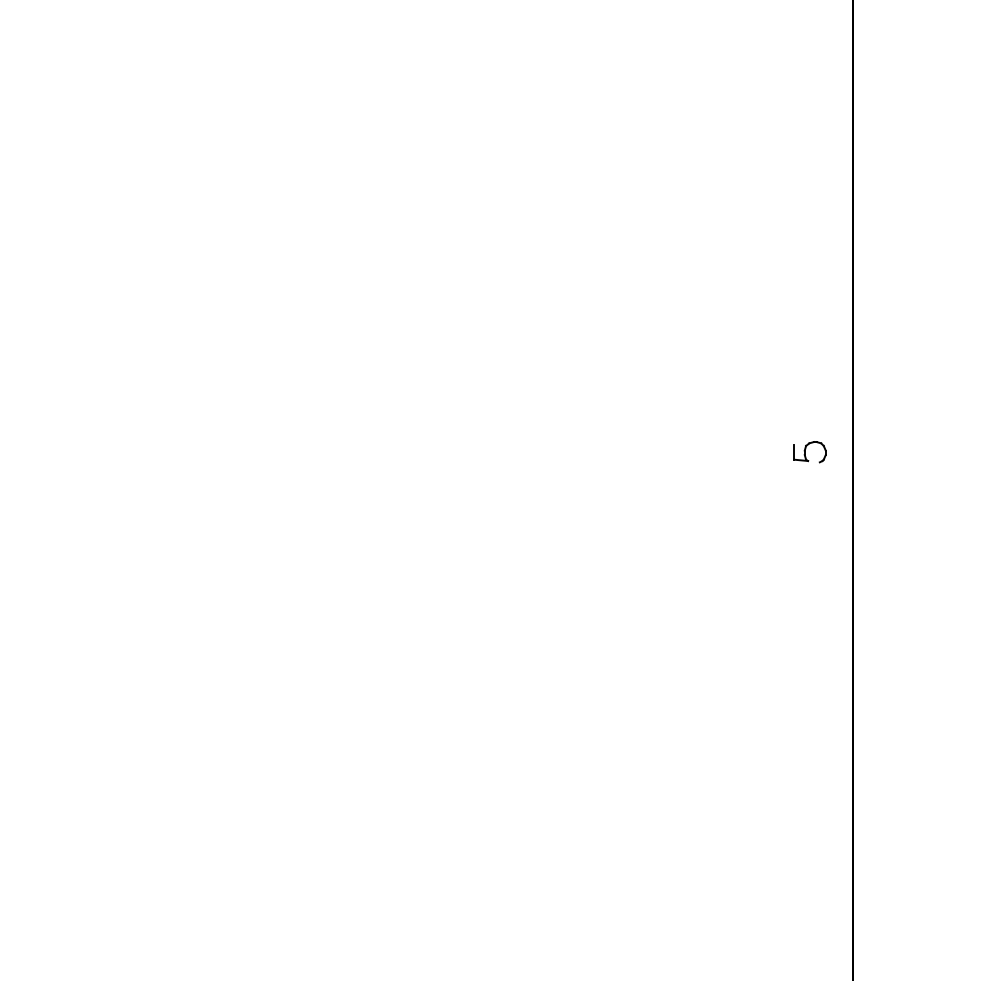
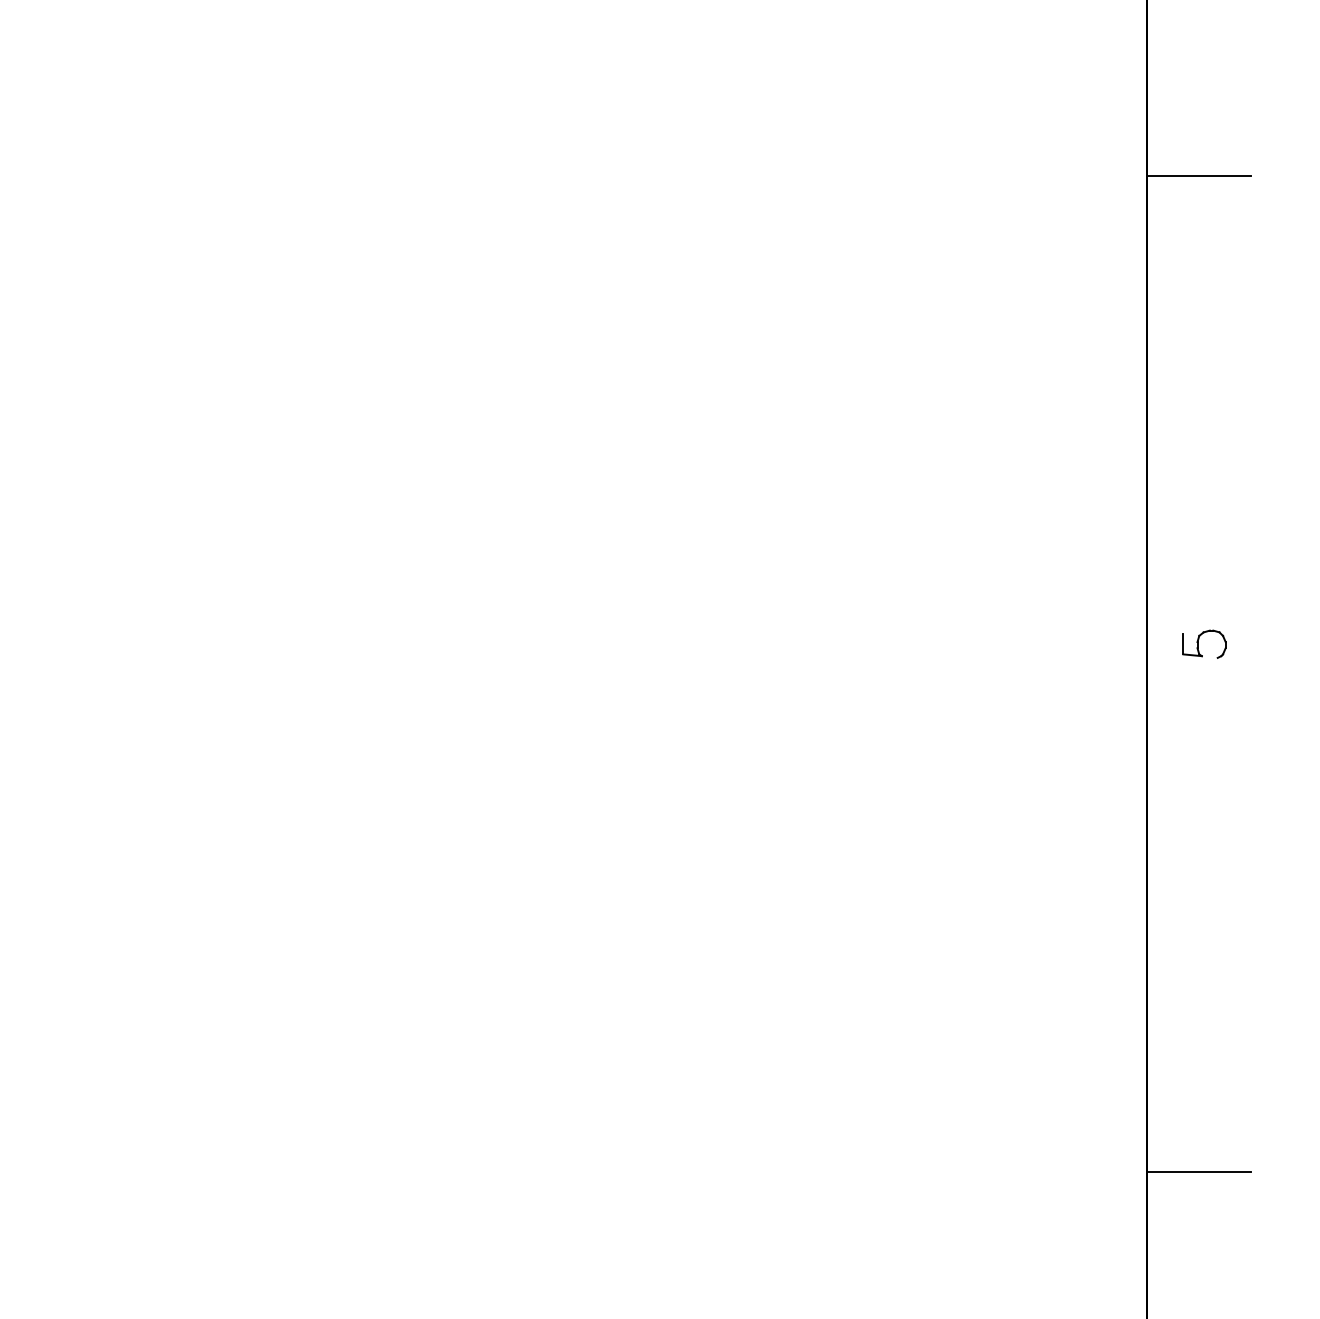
line: (891, 131) -> (1198, 176), added
part: (809, 452) -> (1203, 644), moved
line: (891, 871) -> (1198, 1171), added

